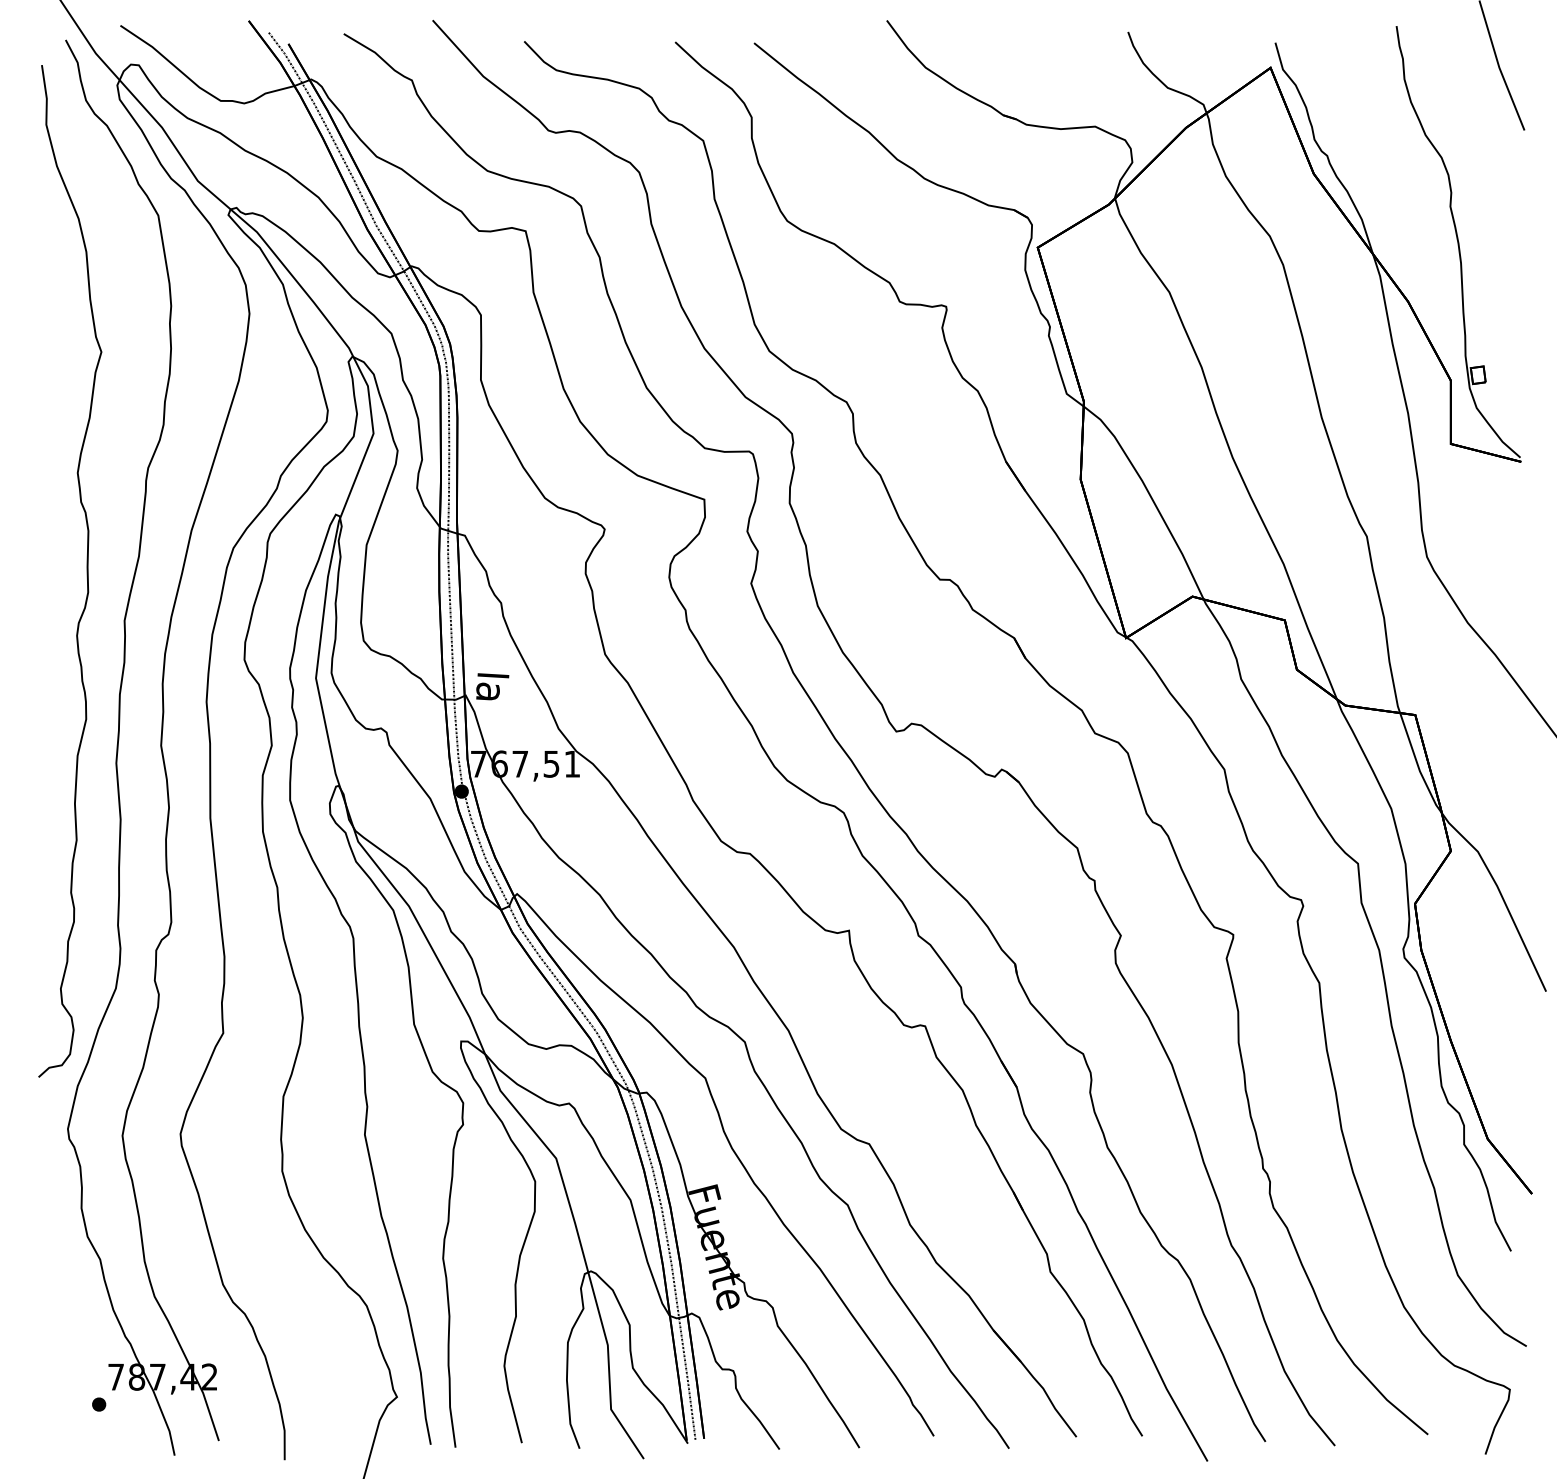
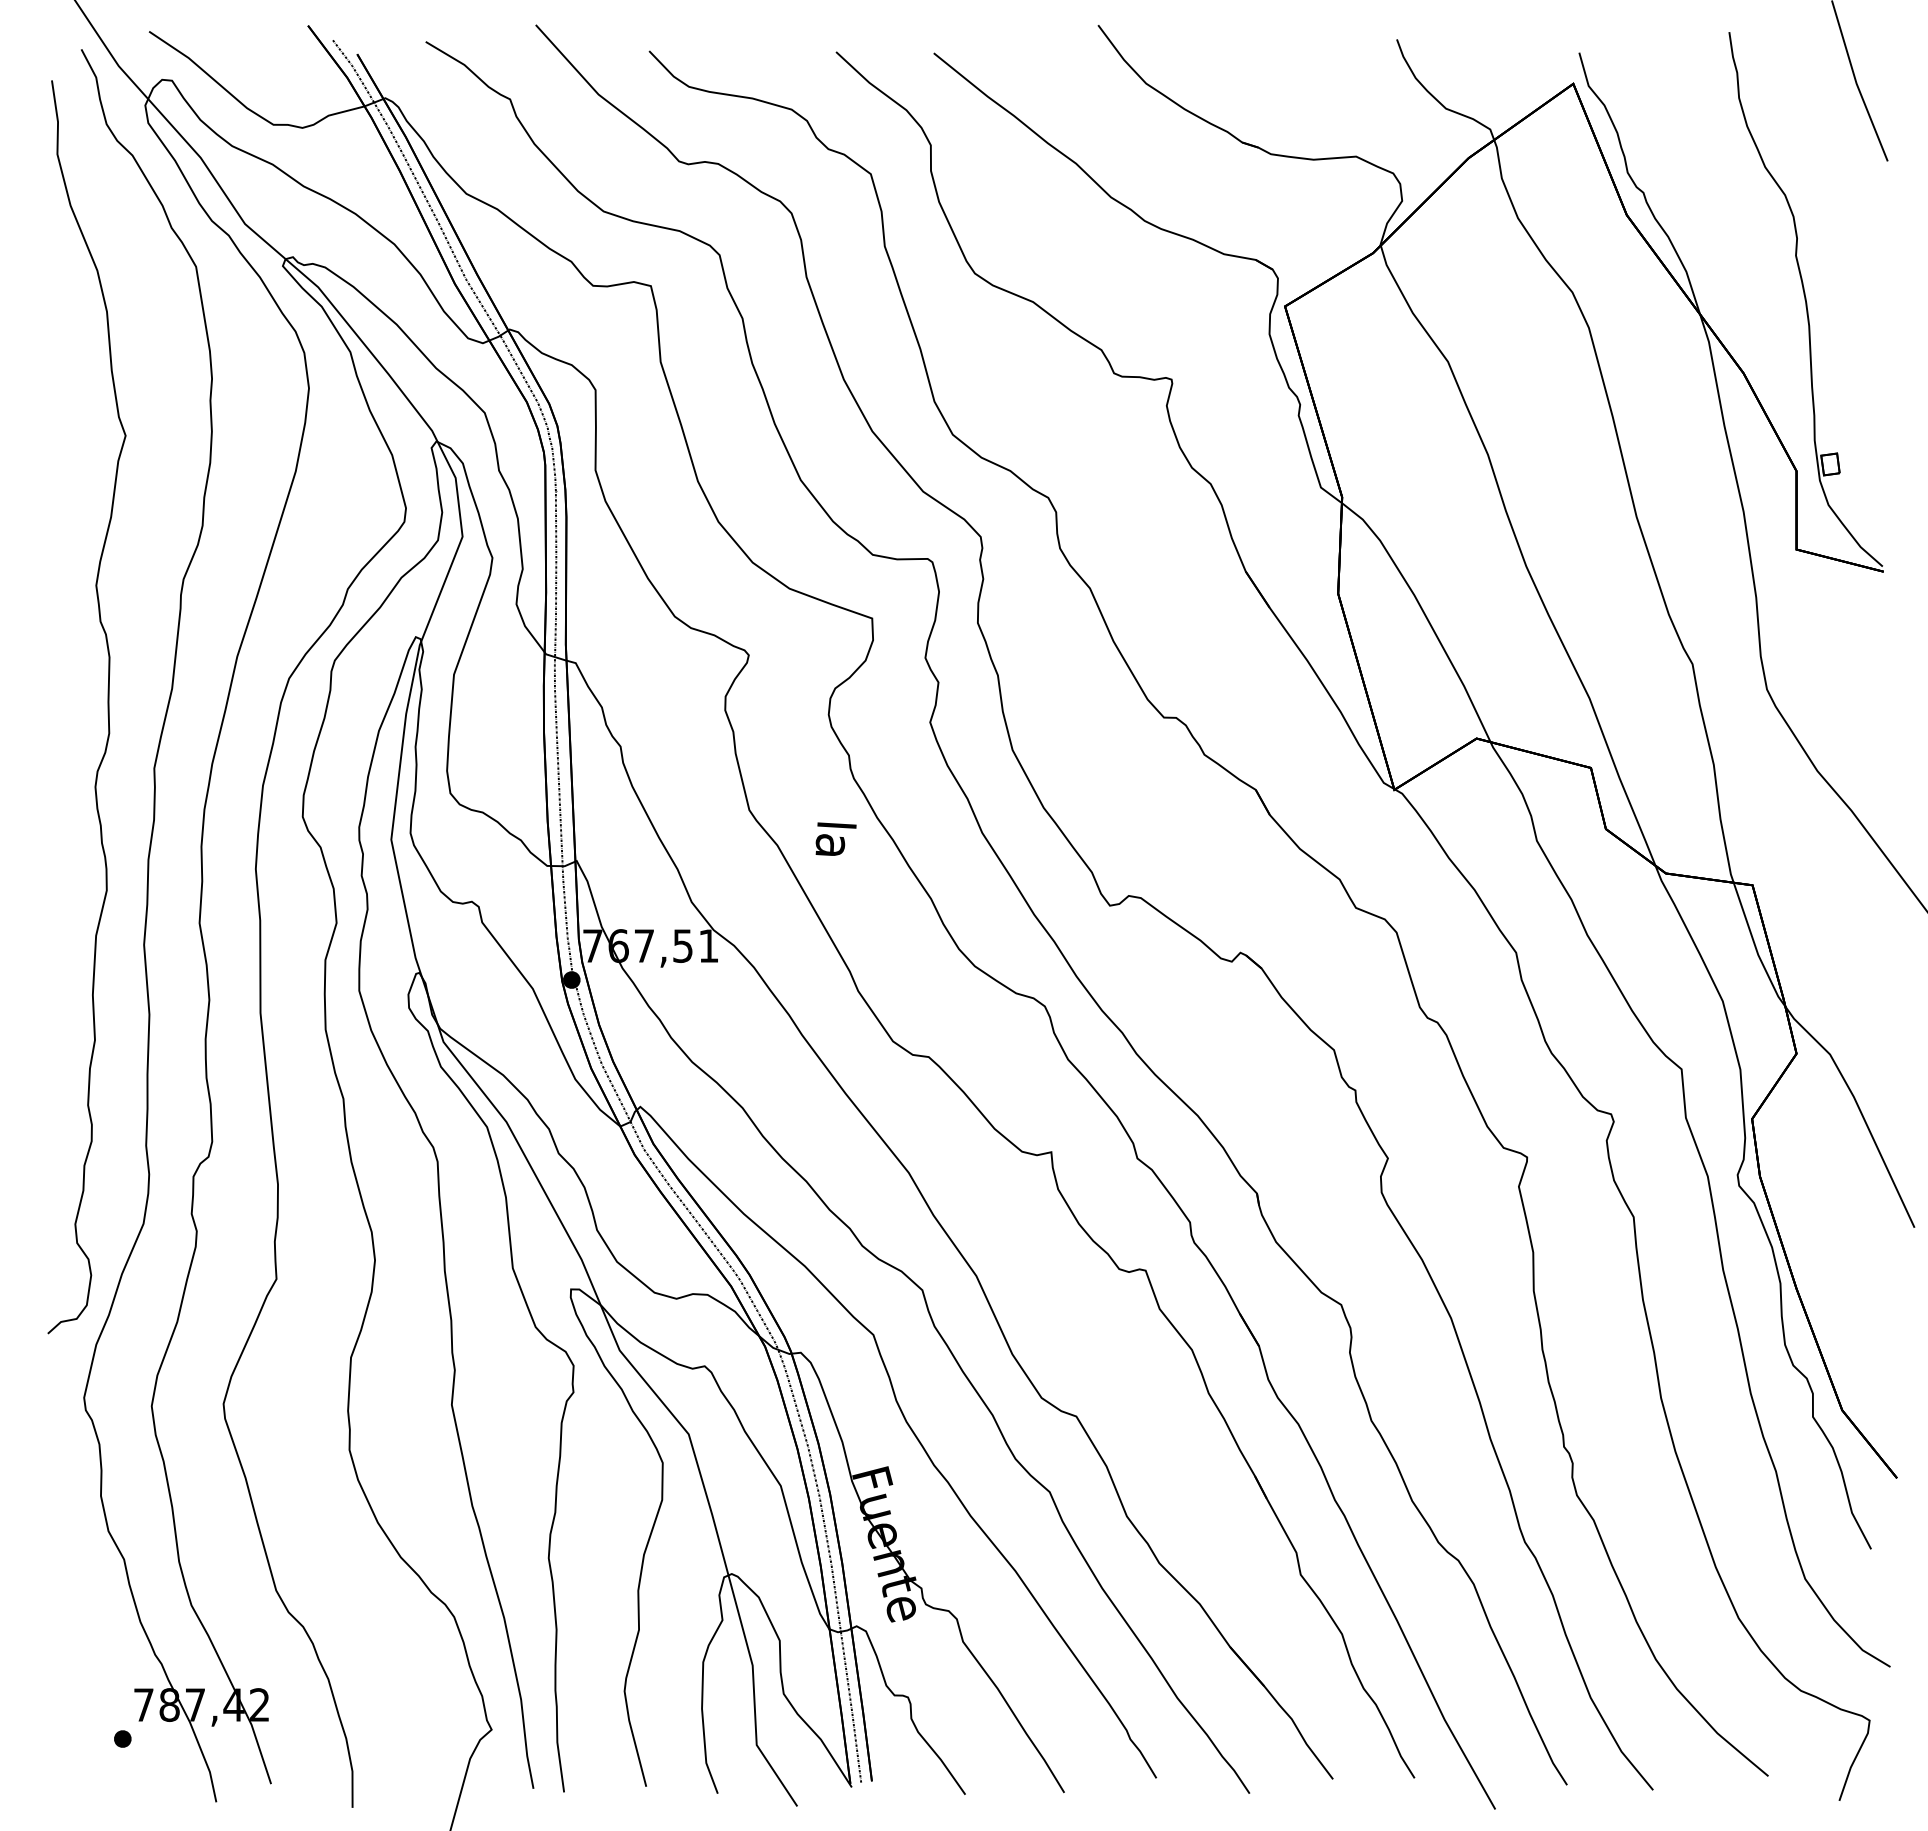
text: (492, 686) -> (835, 838), moved

